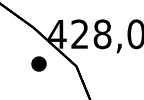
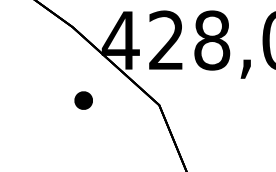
part: (38, 63) -> (82, 99), size x0.6

